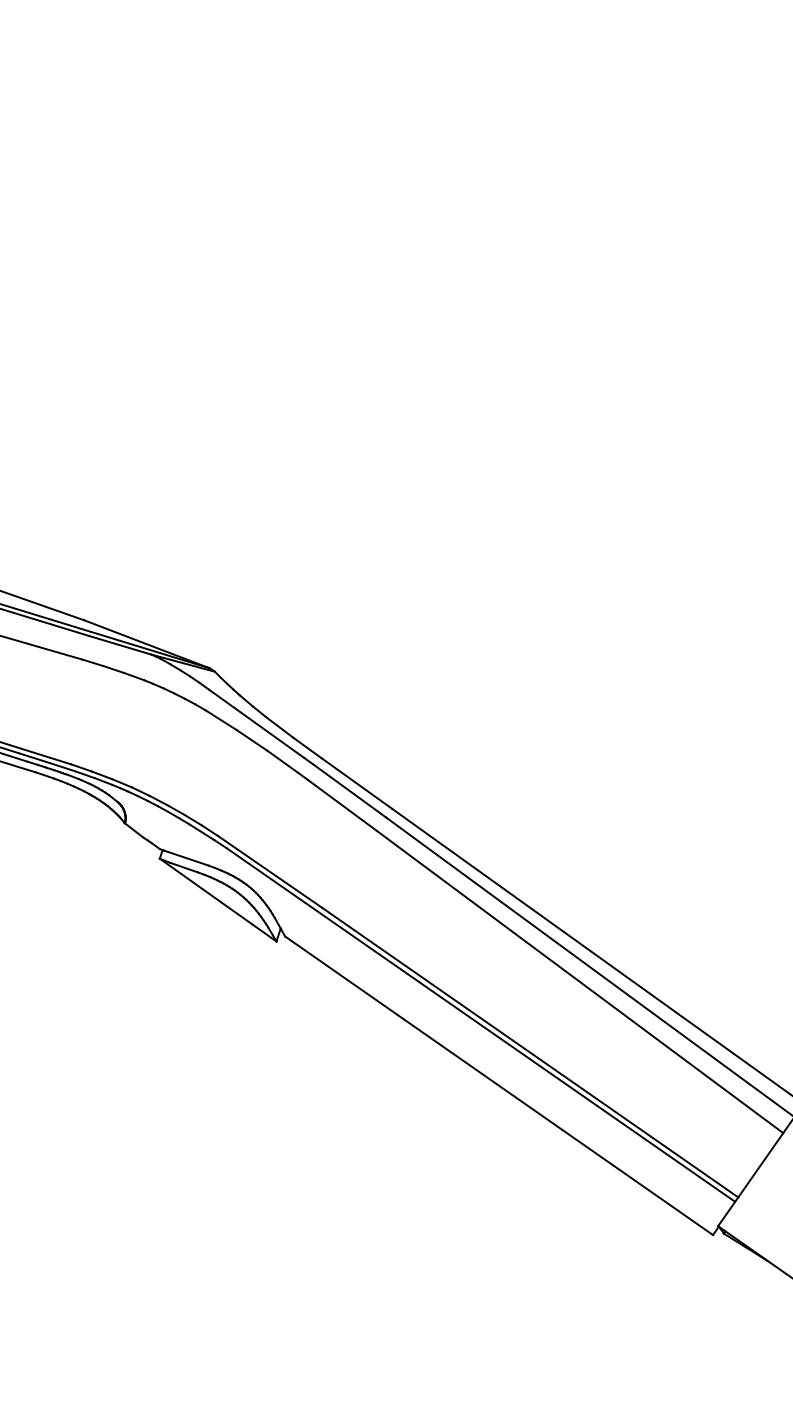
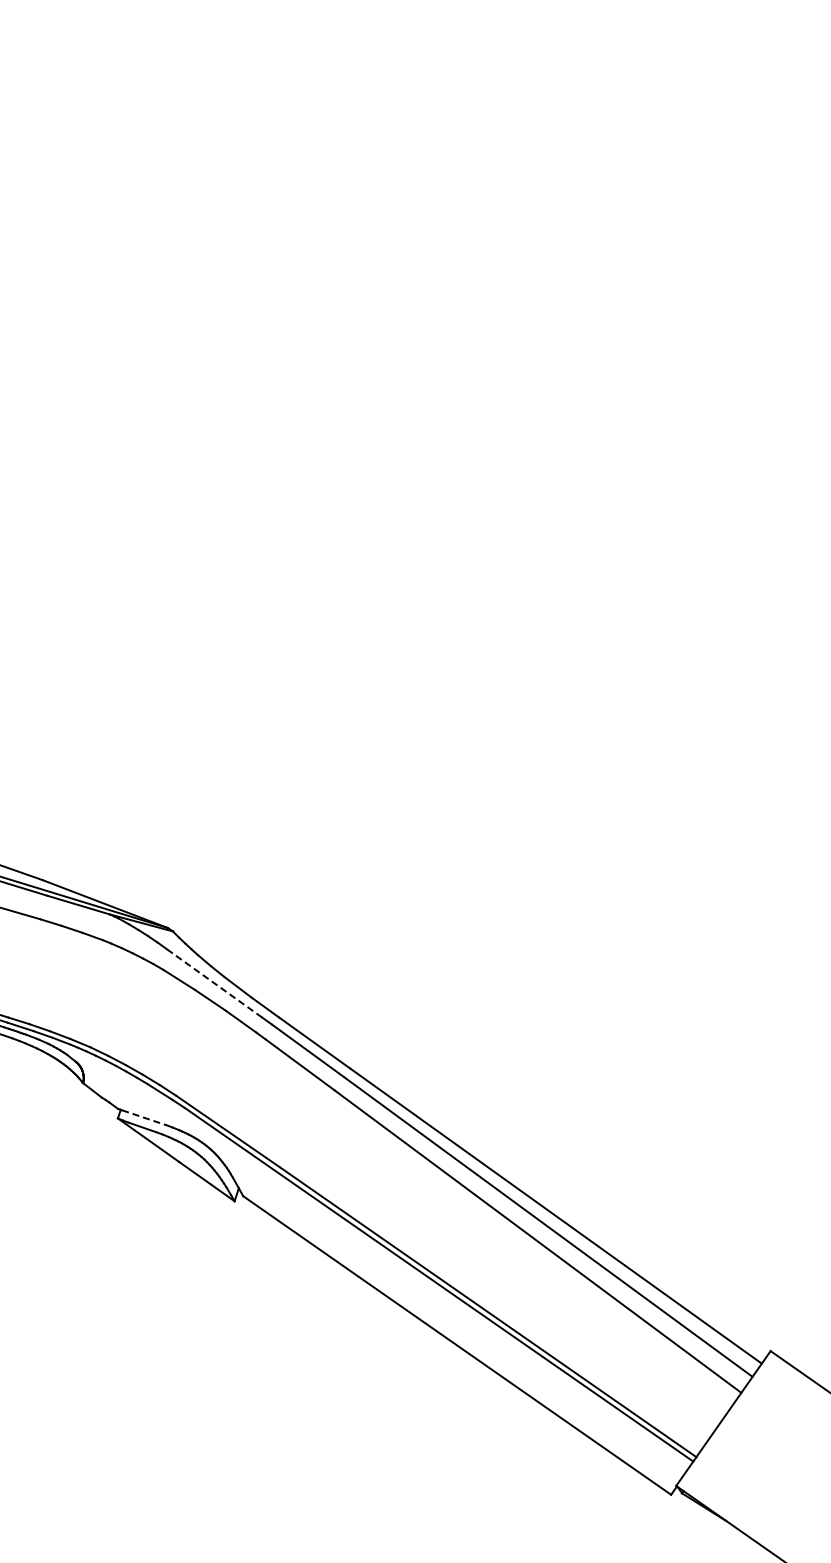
line: (256, 723) -> (214, 983), solid -> dashed
line: (186, 857) -> (144, 1117), solid -> dashed

